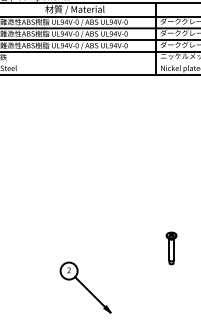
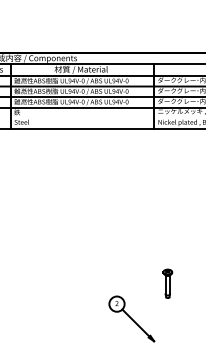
part: (85, 287) -> (131, 318), moved

